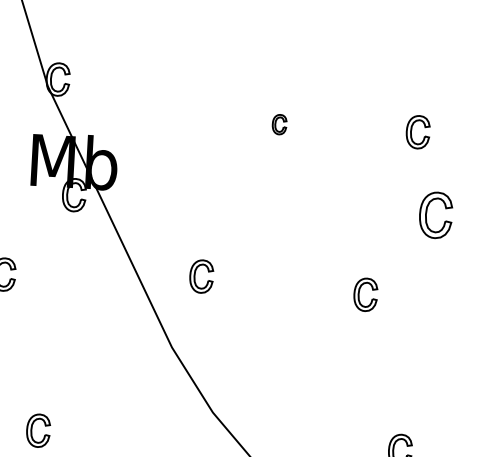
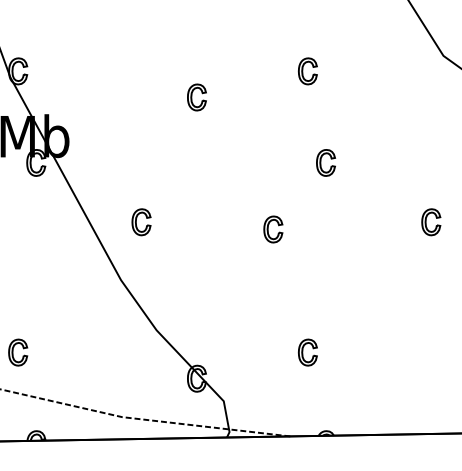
part: (278, 124) -> (196, 97), size x1.67
part: (417, 132) -> (307, 71), moved
part: (436, 214) -> (326, 162), size x0.71

